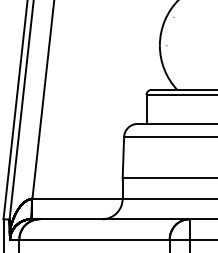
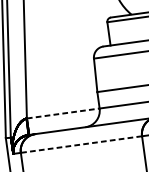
line: (78, 198) -> (63, 113), solid -> dashed
line: (94, 239) -> (81, 144), solid -> dashed

